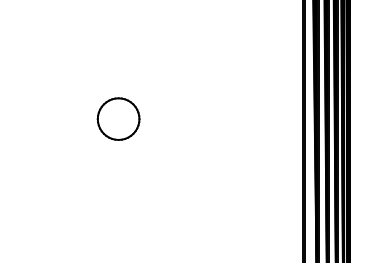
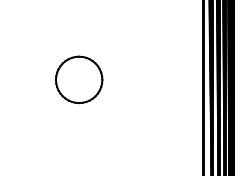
part: (118, 118) -> (79, 79), size x1.67

